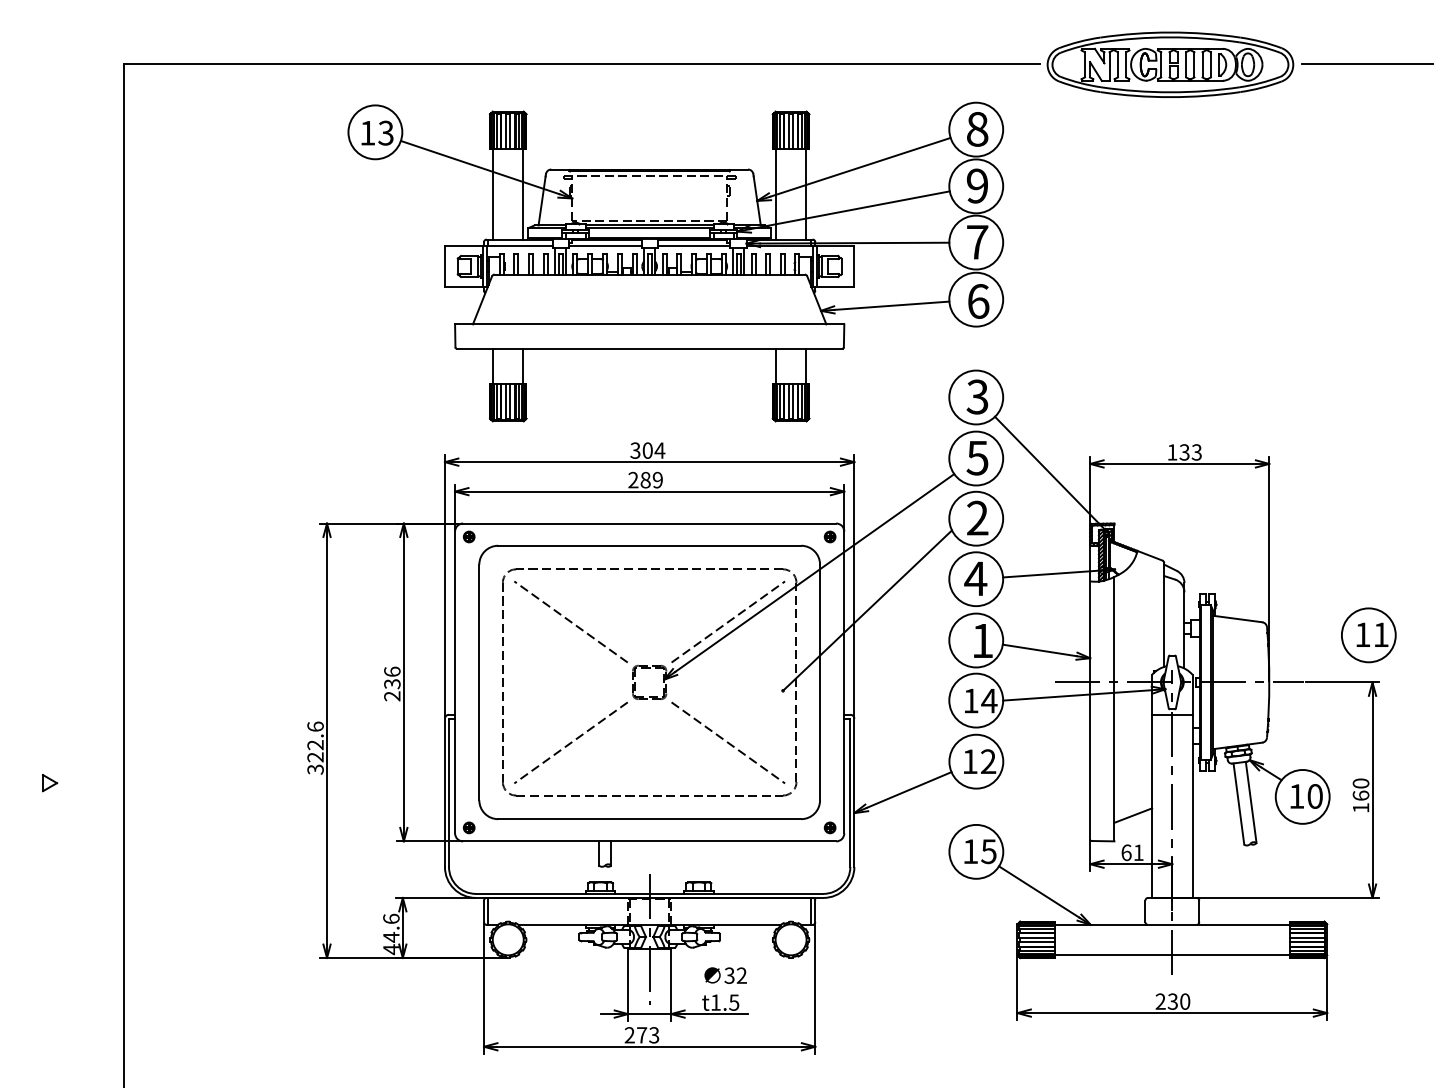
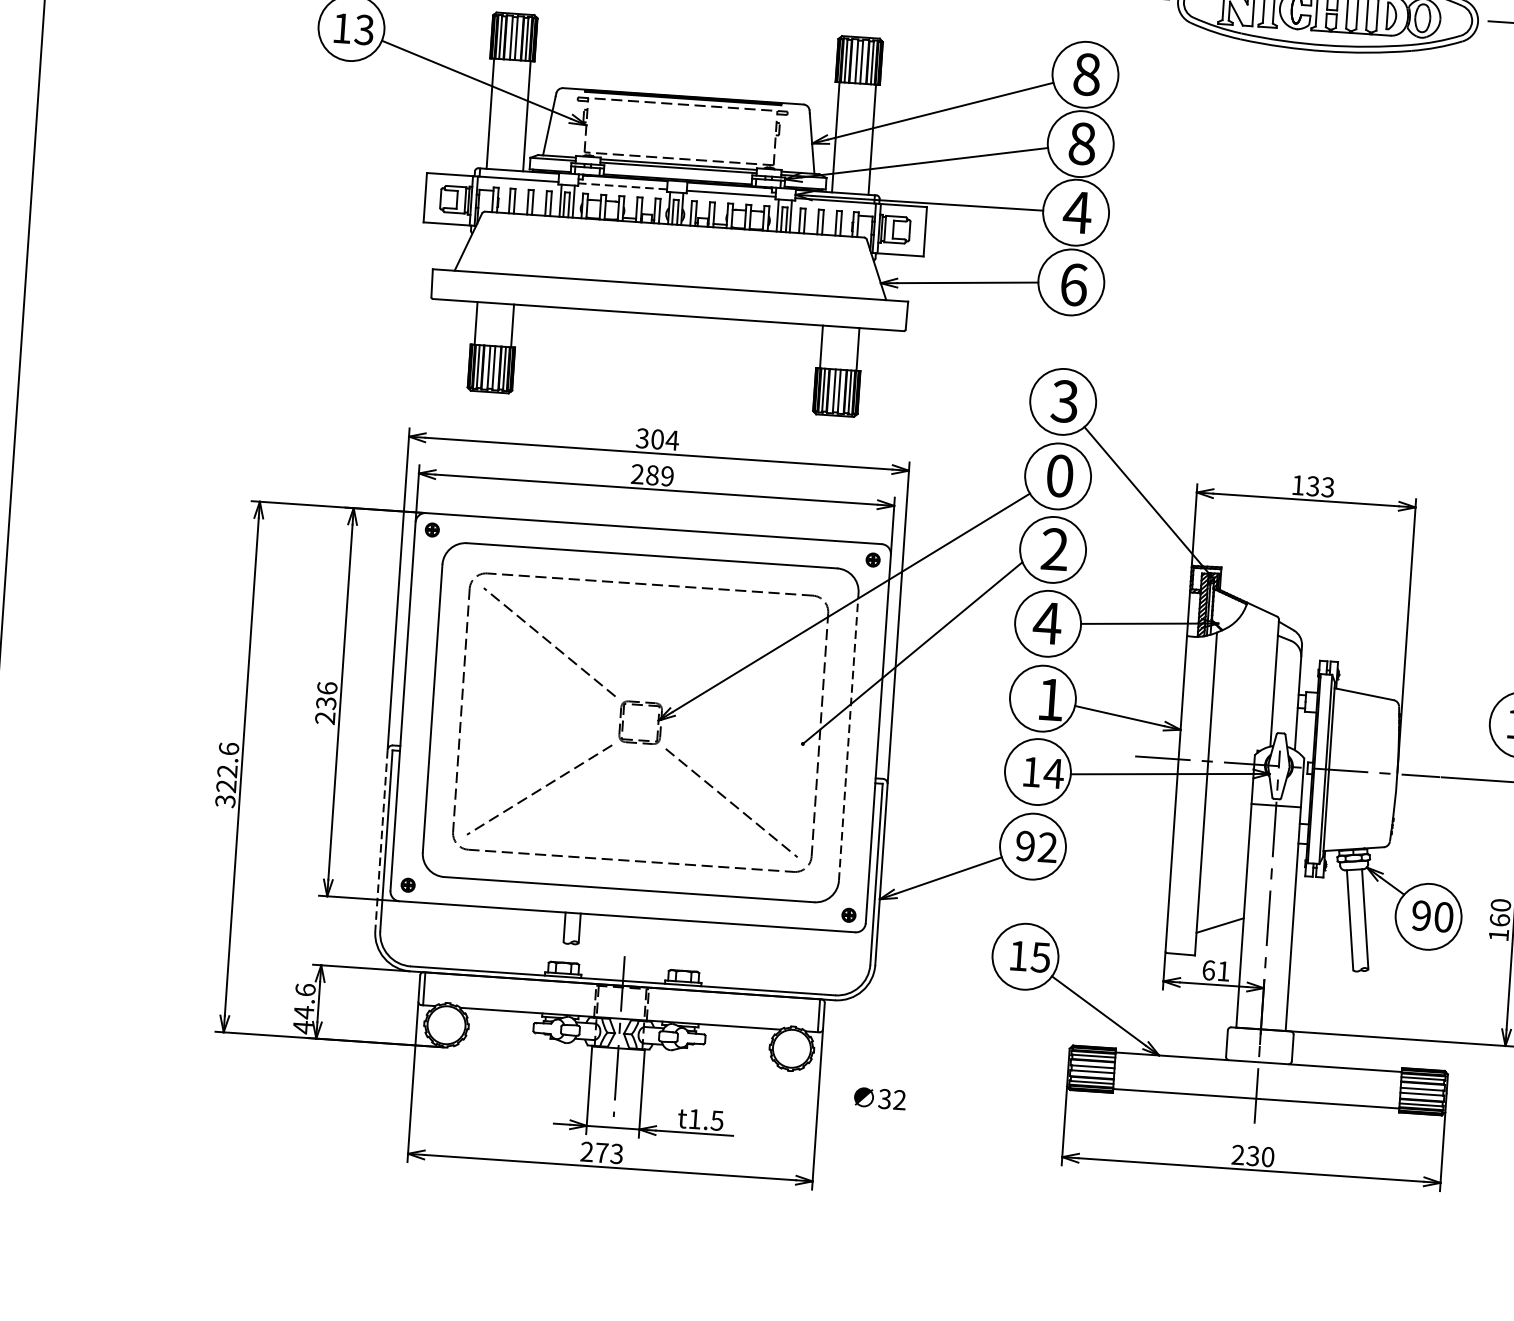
text: (977, 185) -> (1082, 143), 9 -> 8
text: (977, 242) -> (1077, 212), 7 -> 4
line: (604, 246) -> (621, 186), solid -> dashed
text: (977, 457) -> (1059, 475), 5 -> 0
line: (728, 621) -> (742, 654), removed
line: (820, 682) -> (849, 736), solid -> dashed
text: (969, 761) -> (1024, 845), 12 -> 92
line: (444, 793) -> (380, 841), solid -> dashed
text: (1296, 796) -> (1421, 915), 10 -> 90
text: (725, 975) -> (879, 1098), moved

